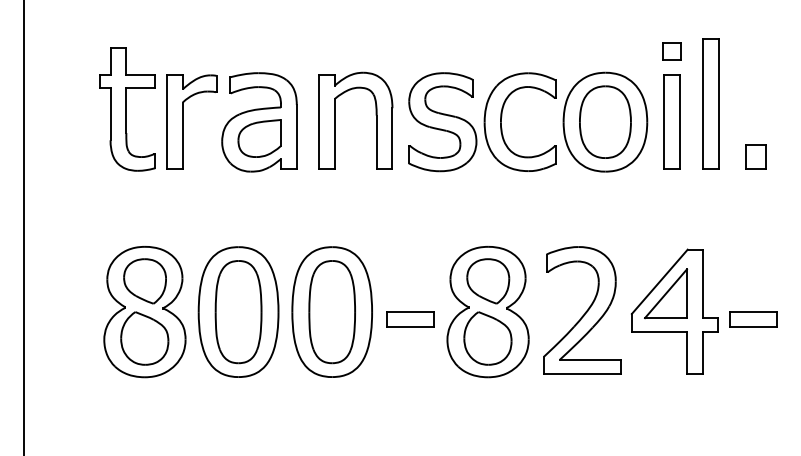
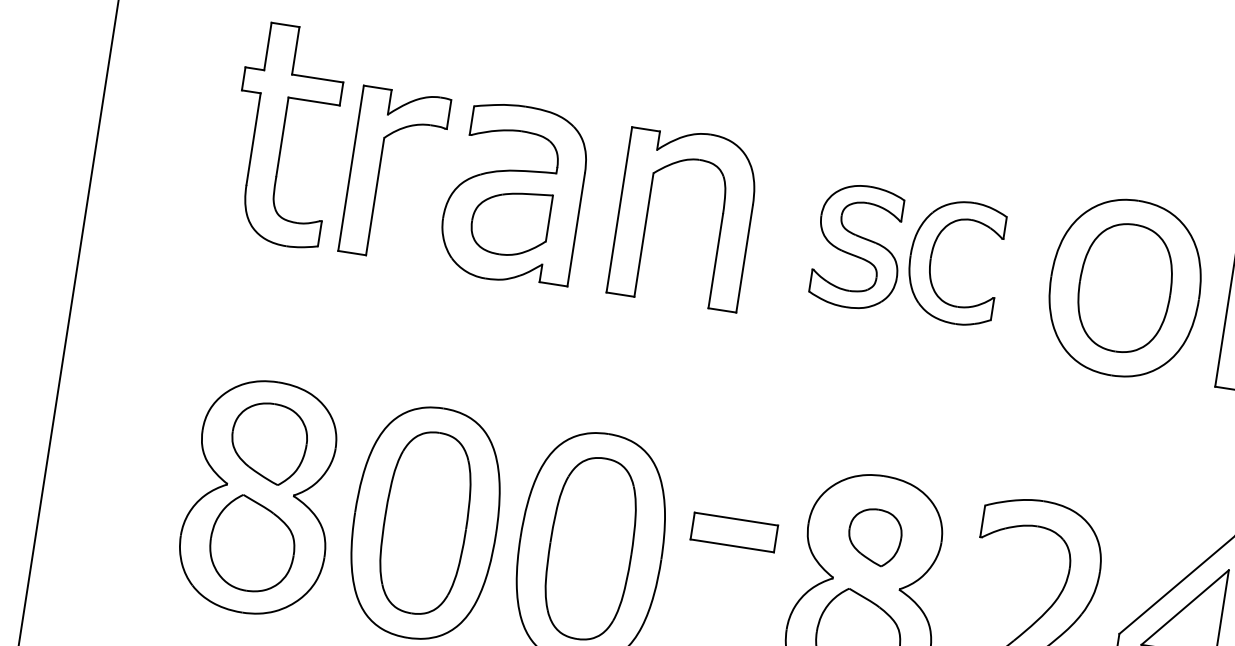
part: (482, 122) -> (908, 255), size x0.7
part: (488, 281) -> (875, 537), size x0.7
part: (410, 319) -> (734, 531), moved

